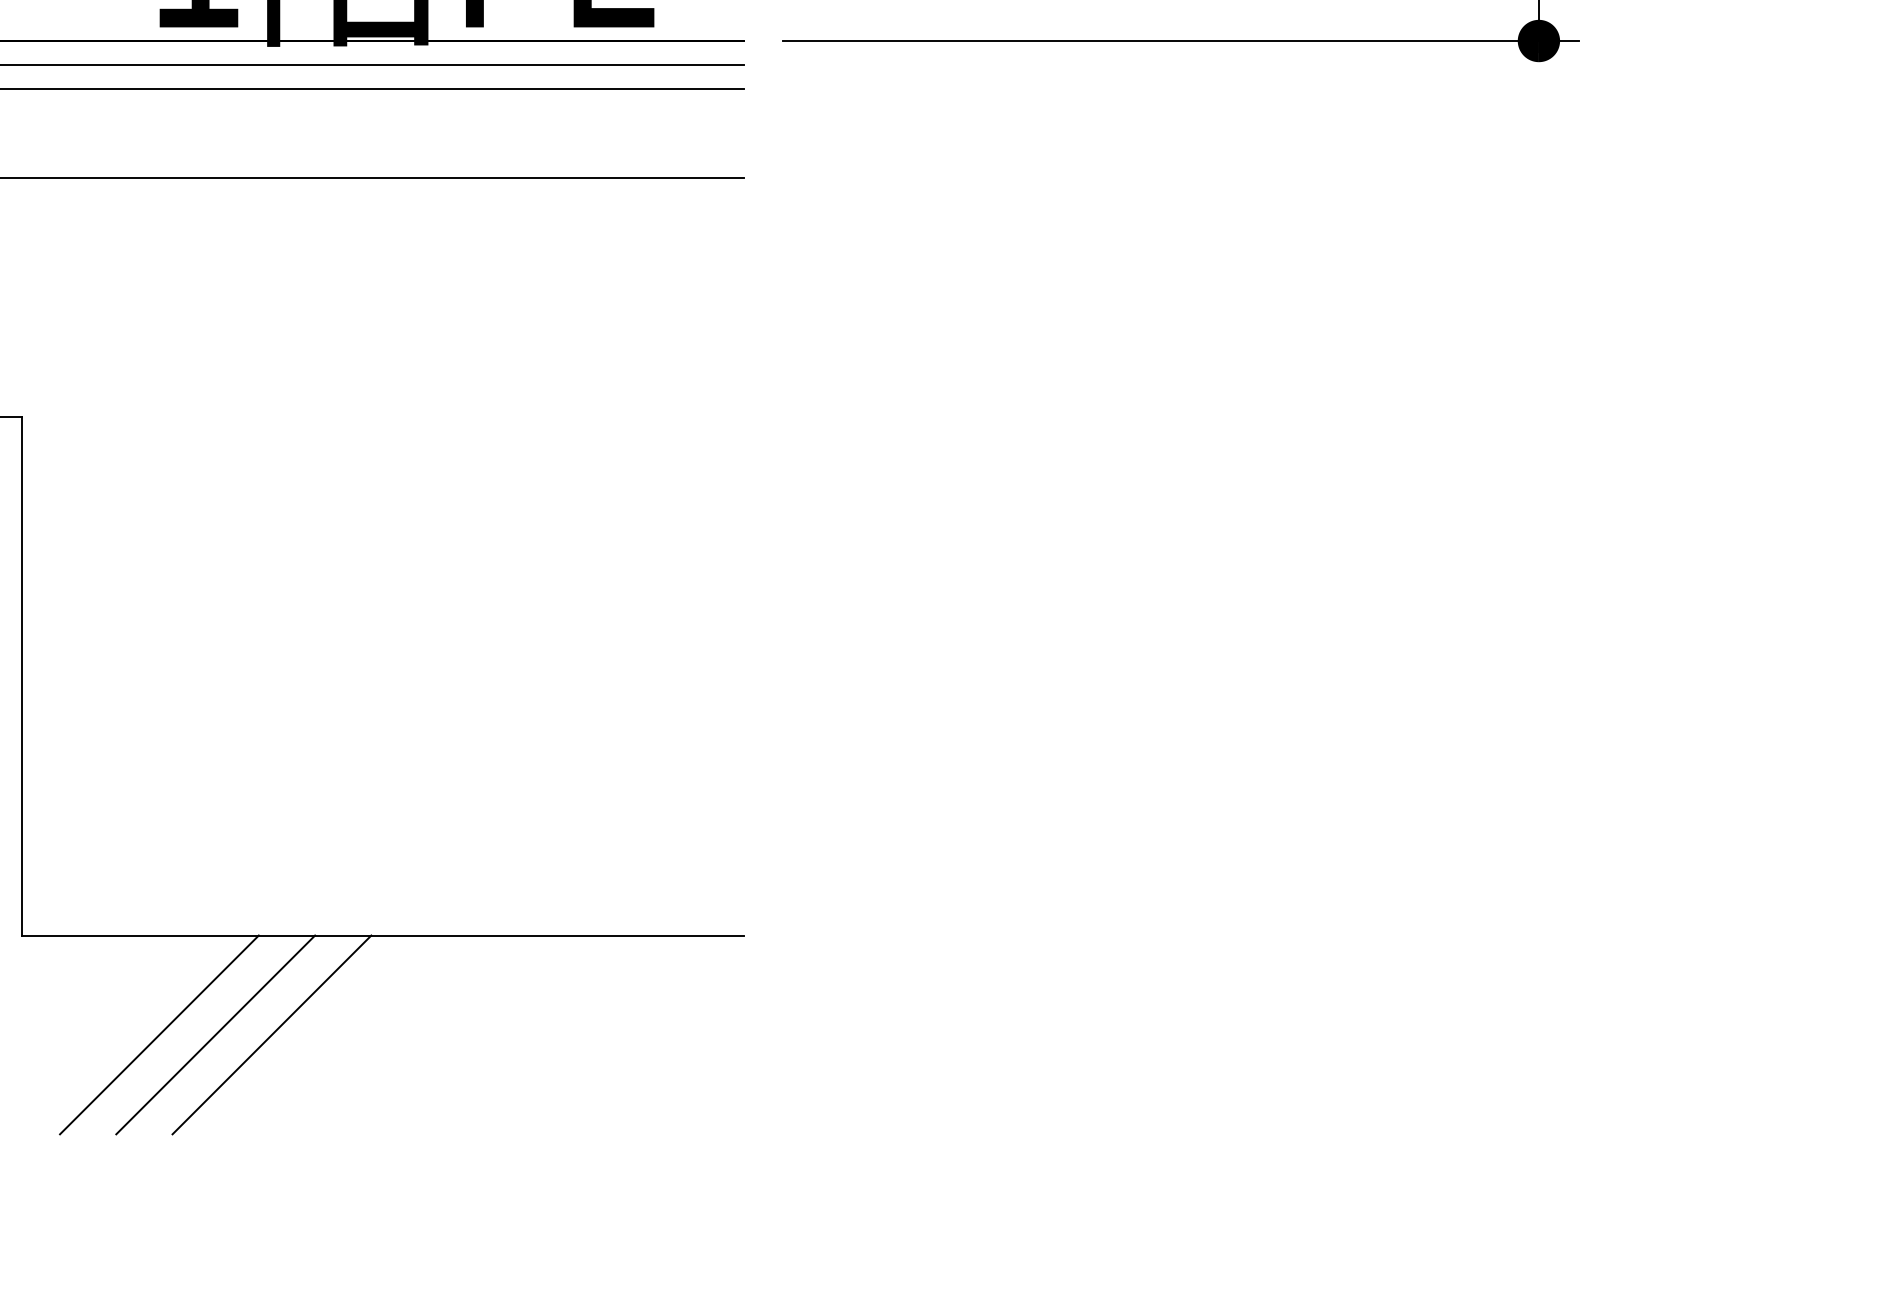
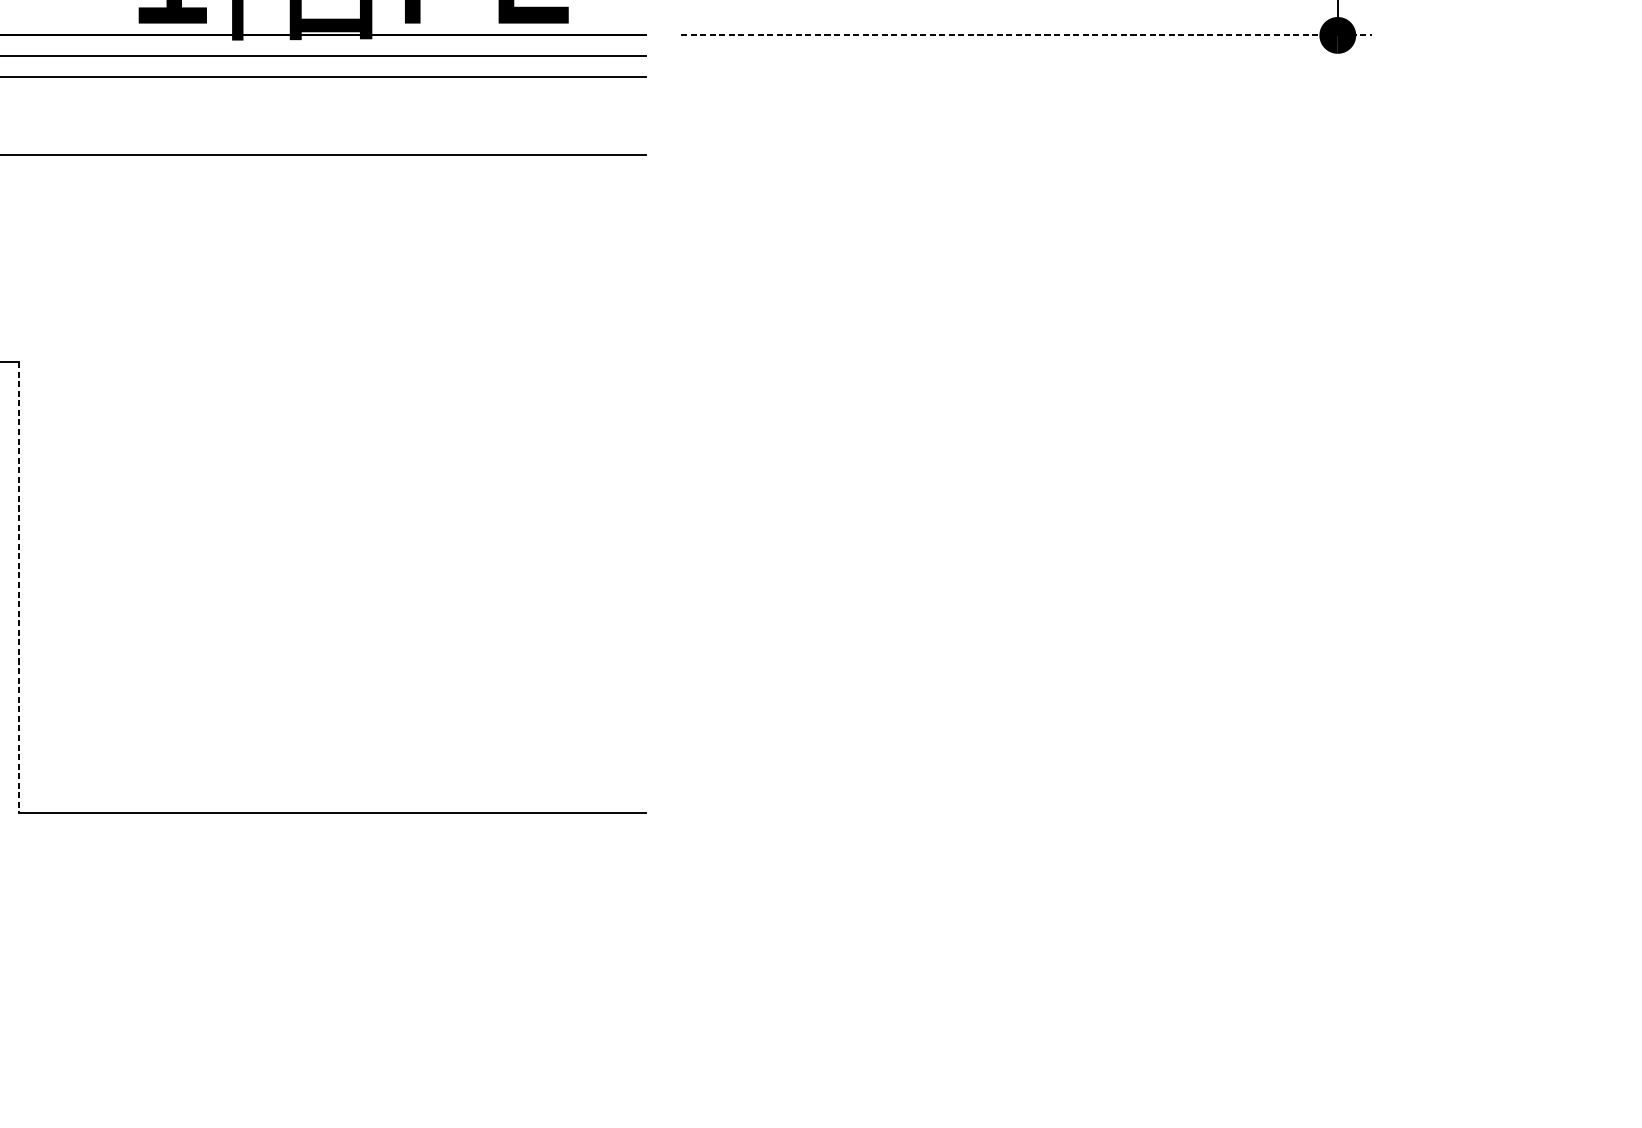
line: (1181, 40) -> (1027, 34), solid -> dashed
line: (22, 676) -> (19, 587), solid -> dashed
line: (159, 1034) -> (138, 899), removed
line: (215, 1034) -> (187, 899), removed
line: (271, 1034) -> (235, 899), removed

